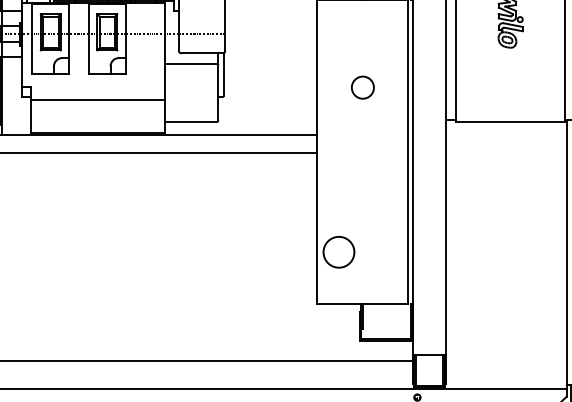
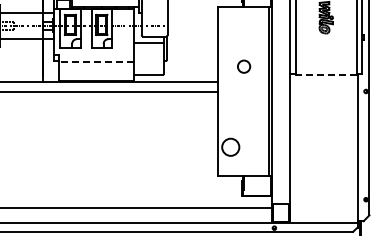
circle: (363, 87) -> (244, 66), moved
line: (97, 99) -> (96, 62), solid -> dashed
line: (509, 123) -> (325, 75), solid -> dashed

